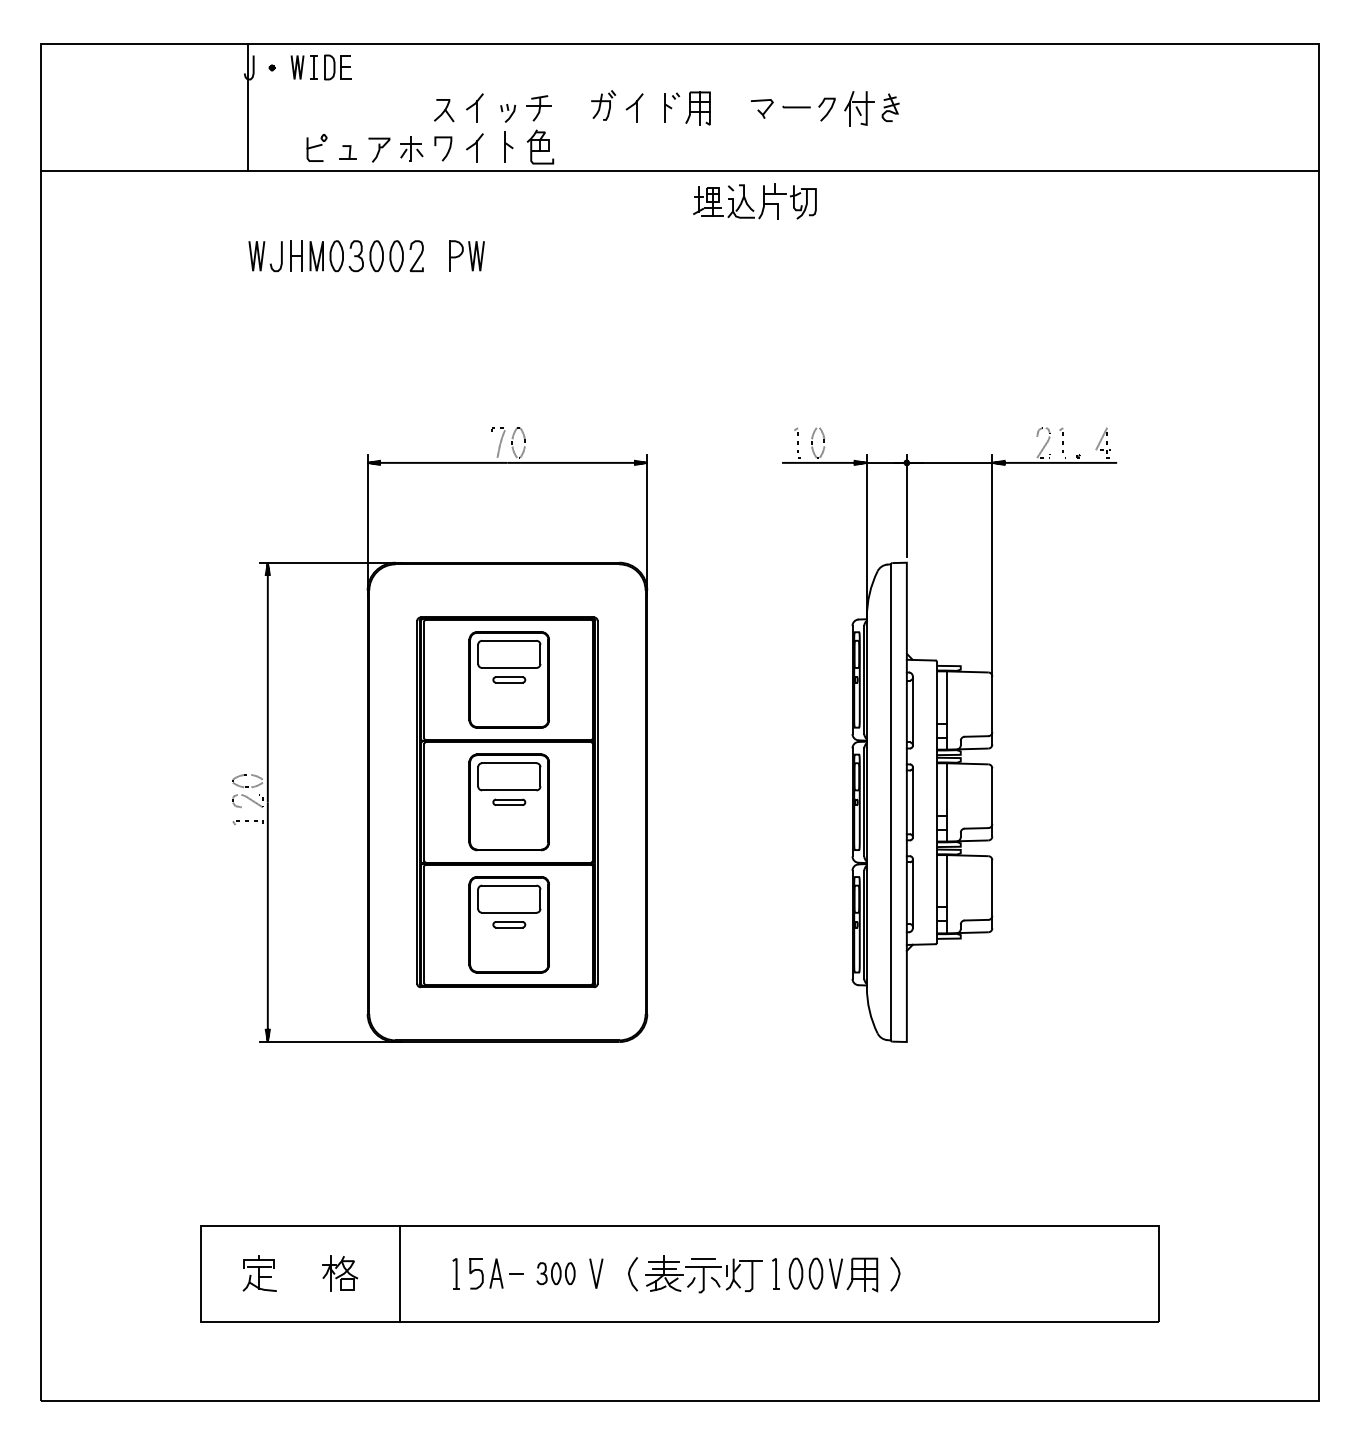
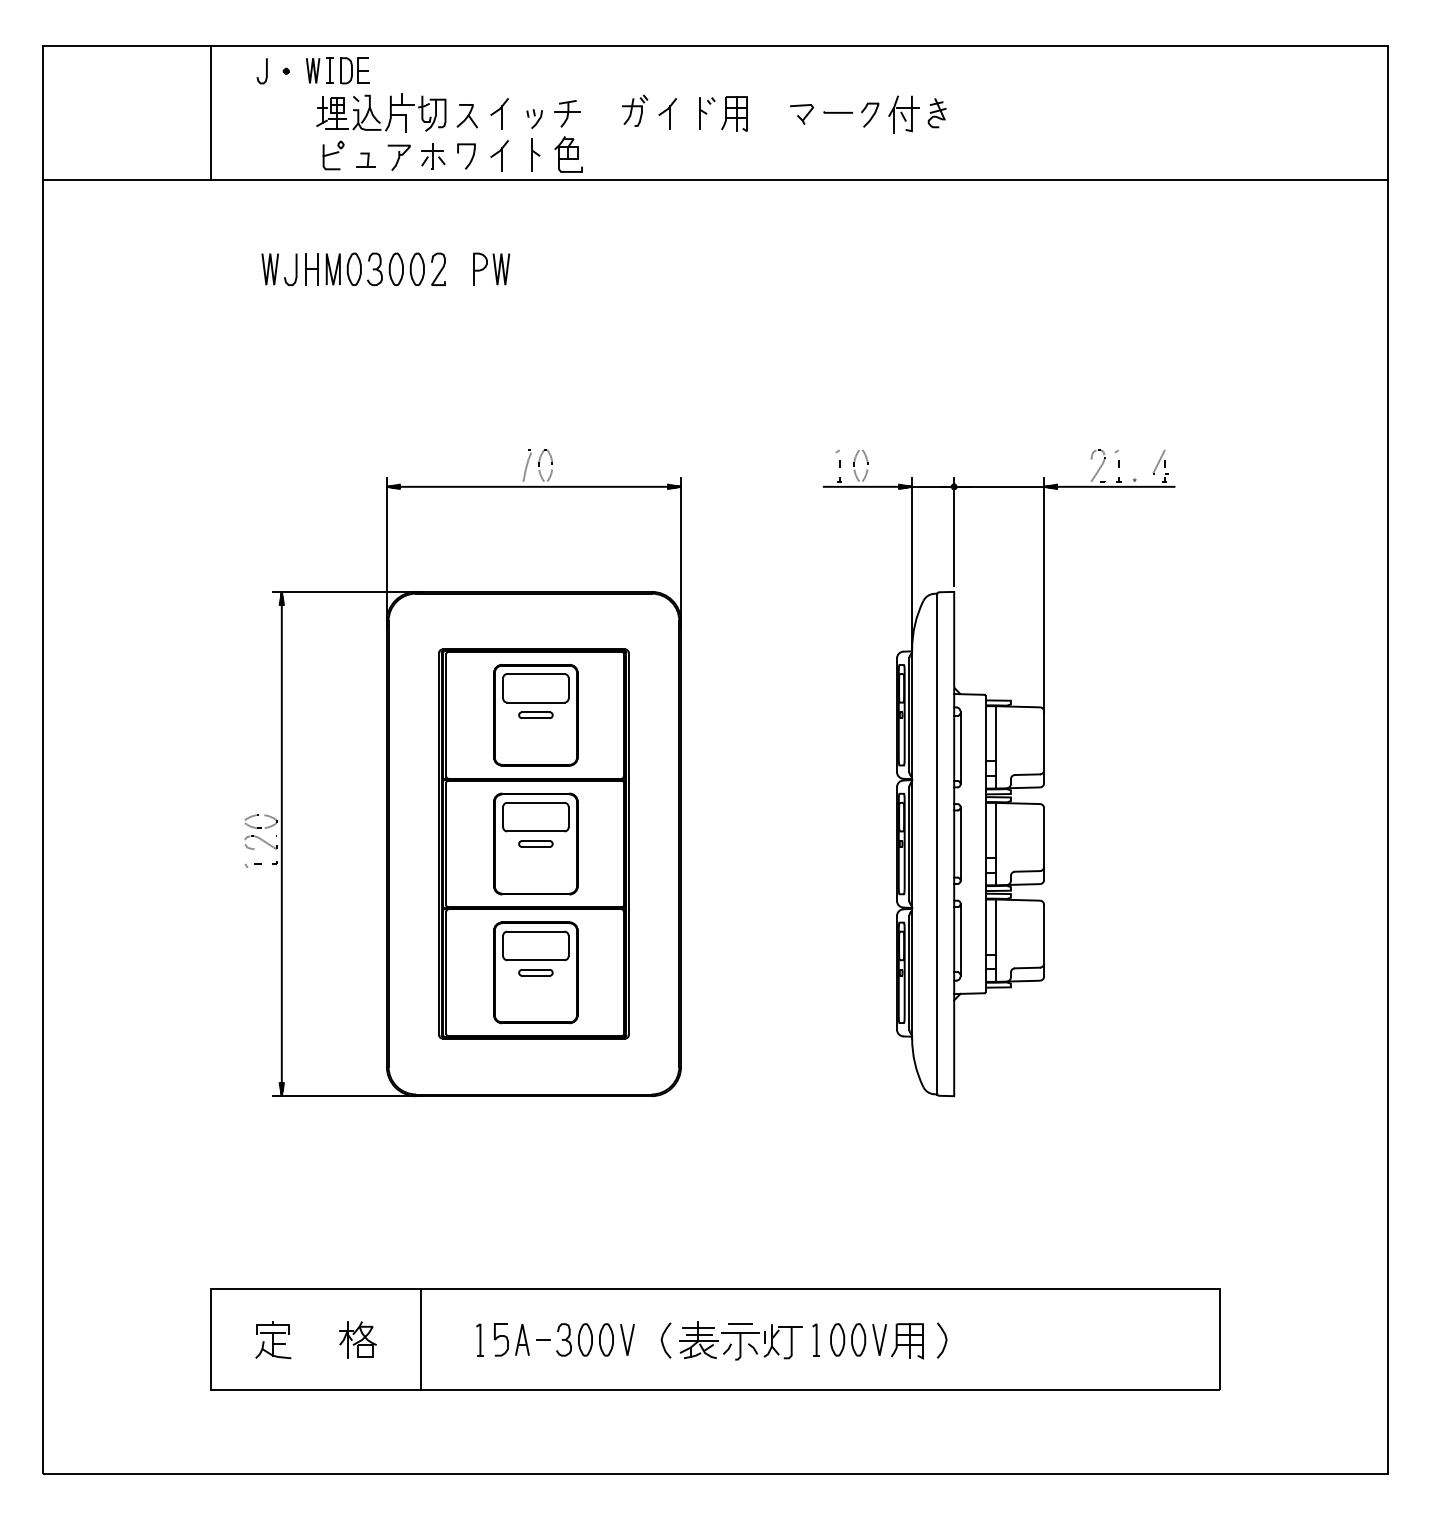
line: (248, 107) -> (211, 112), moved
part: (749, 205) -> (375, 116), moved
part: (555, 1273) -> (584, 1339), size x1.43

